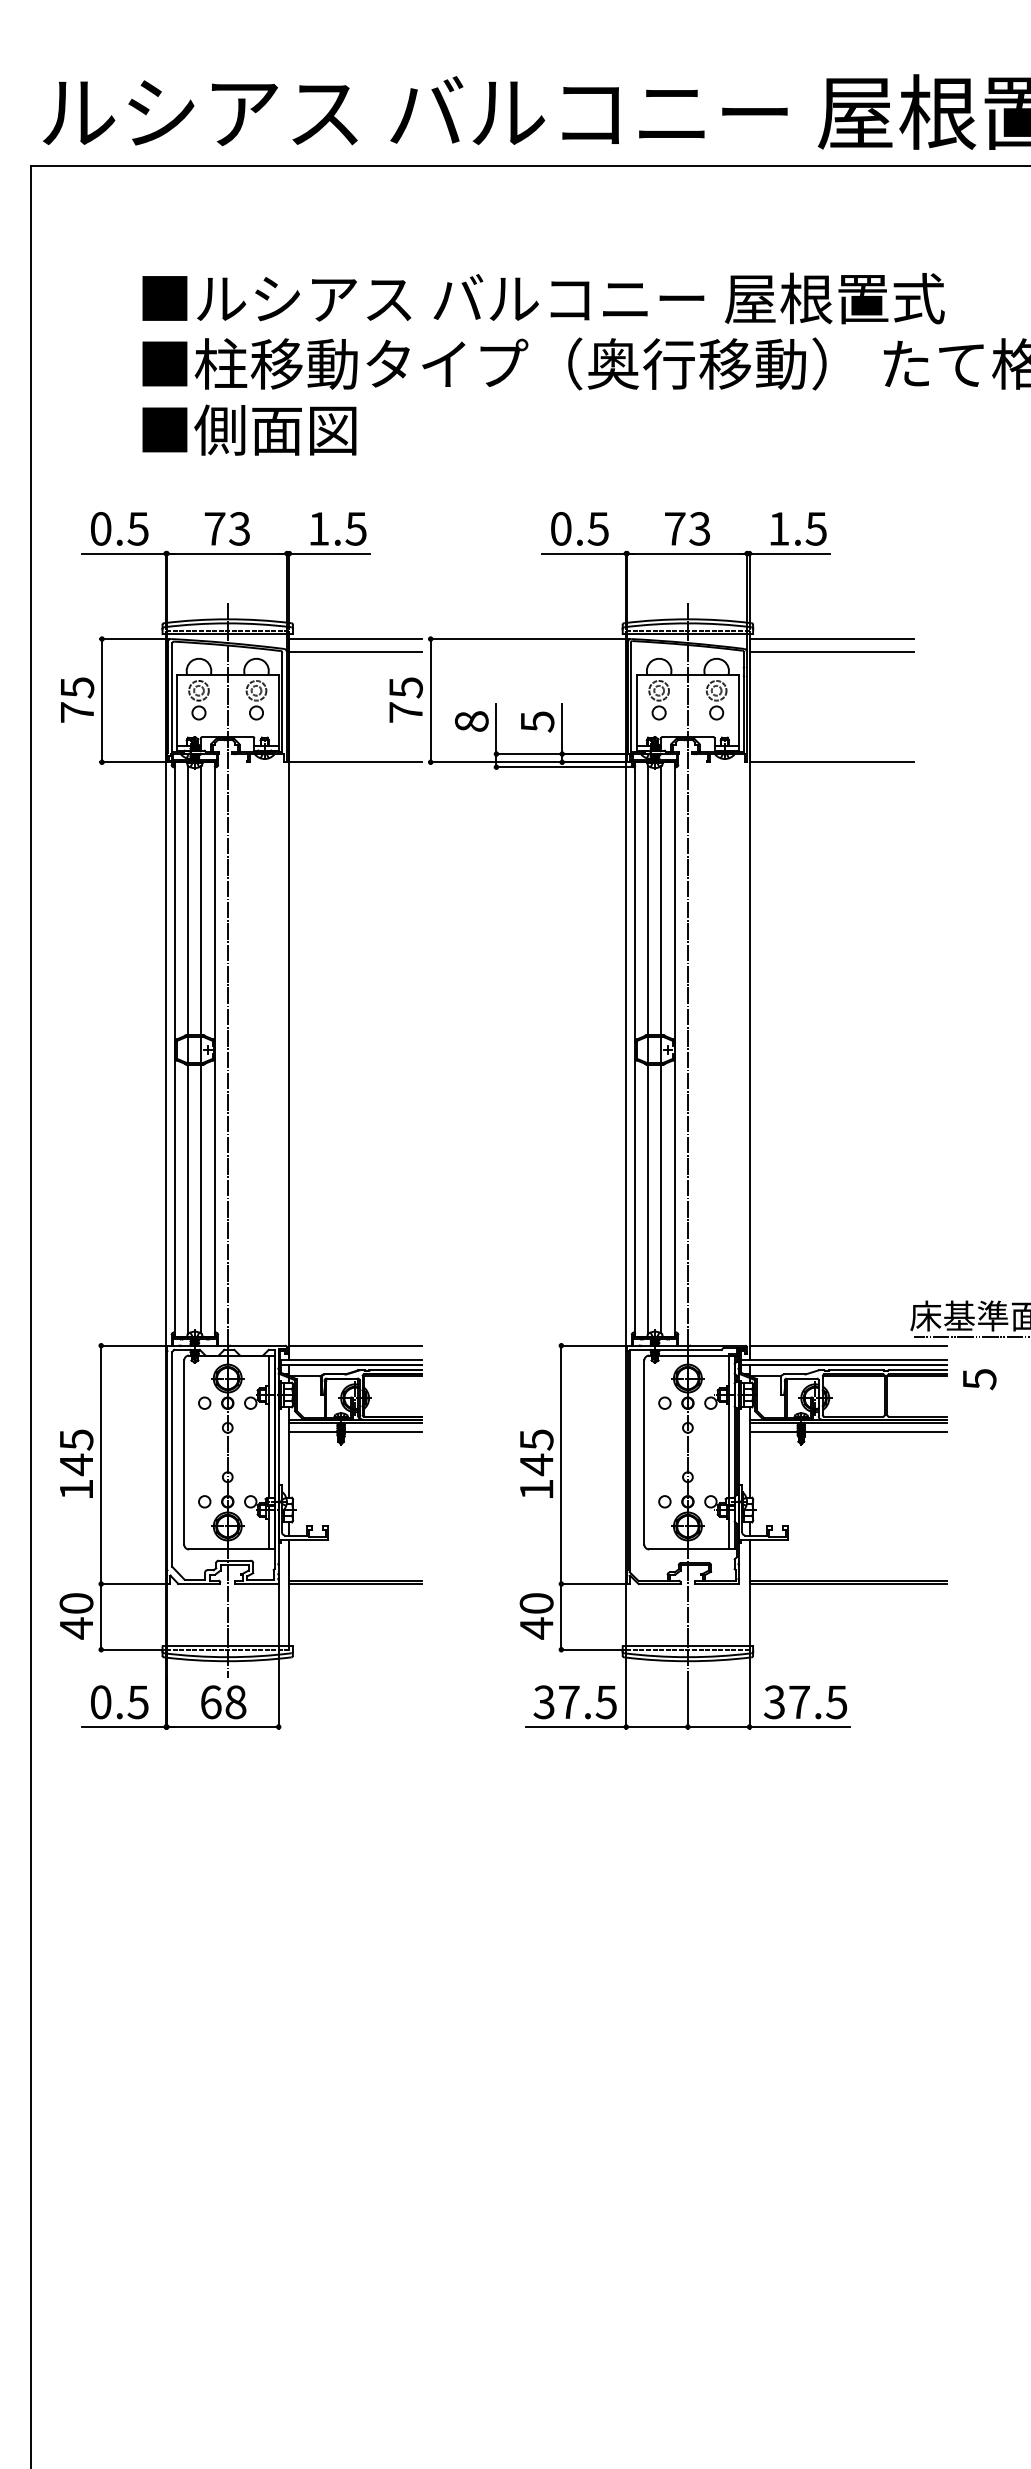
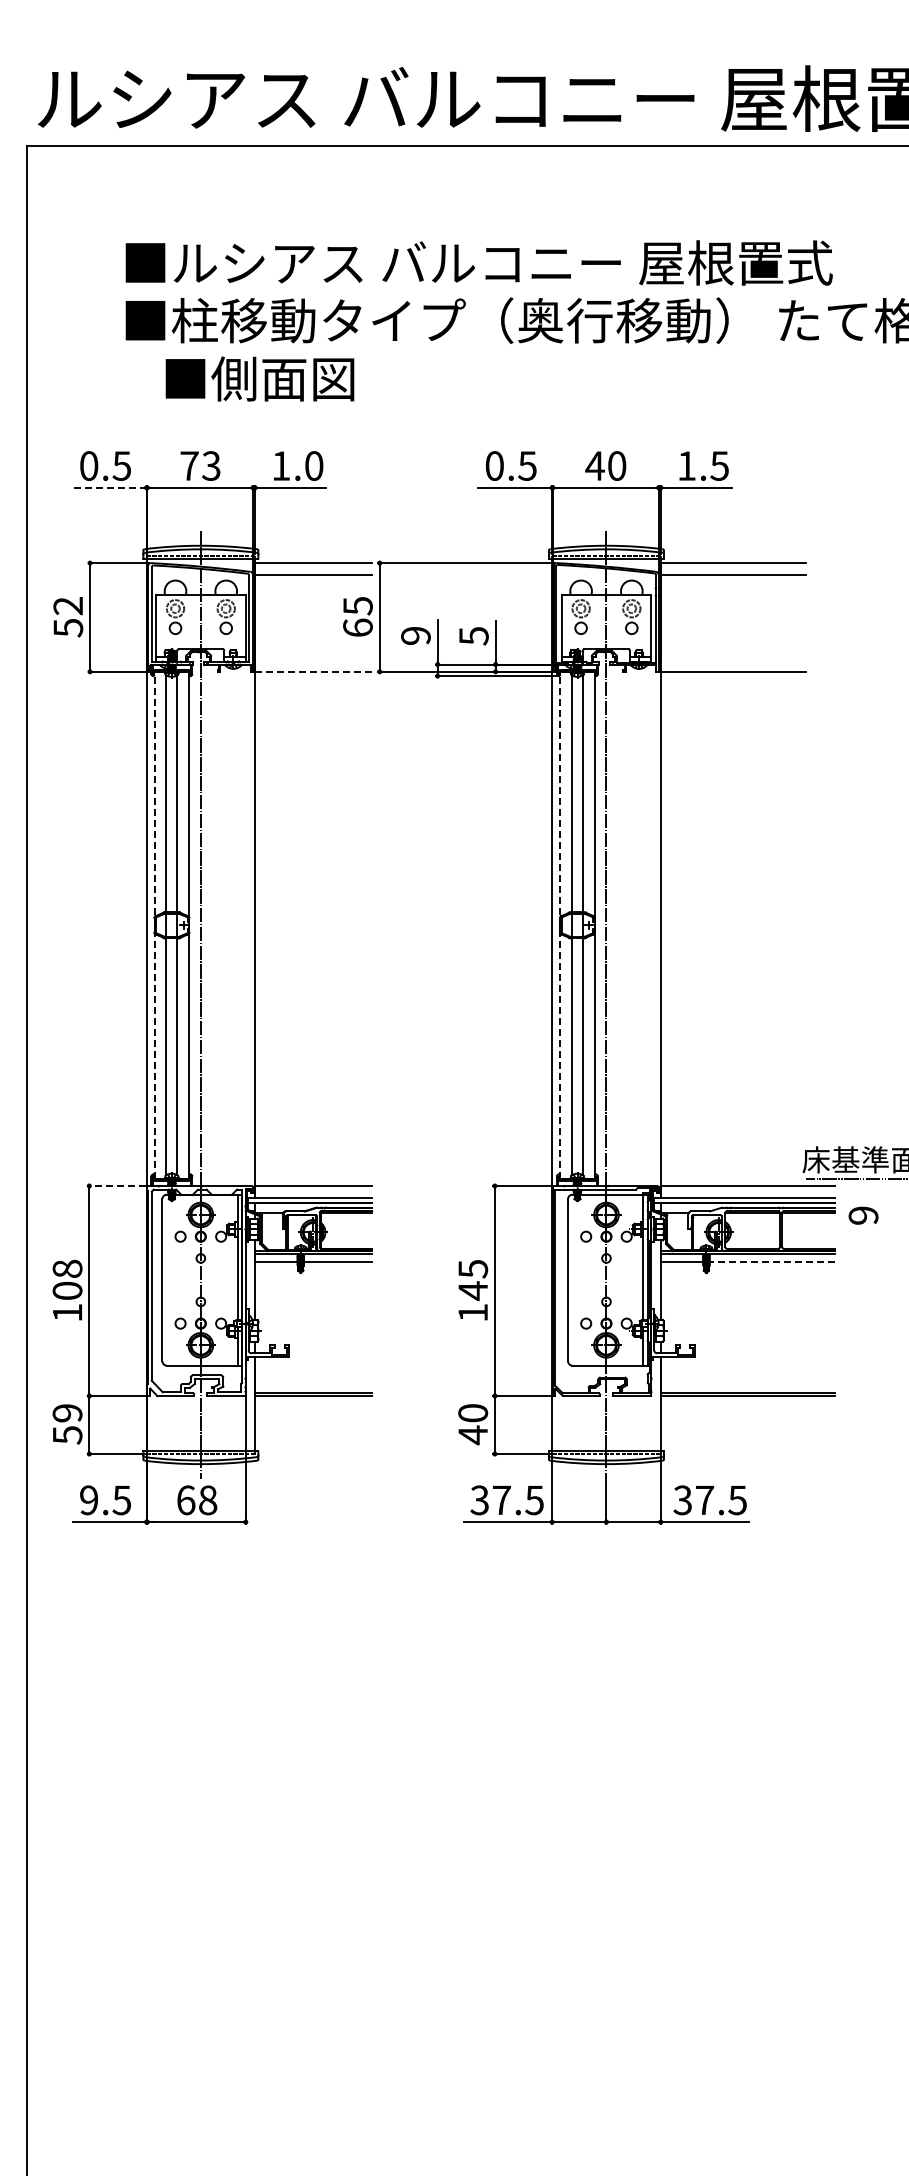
text: (248, 429) -> (259, 378), moved
text: (355, 528) -> (313, 465), 1.5 -> 1.0
text: (686, 528) -> (605, 465), 73 -> 40
line: (124, 553) -> (109, 487), solid -> dashed
text: (77, 700) -> (68, 617), 75 -> 52
text: (405, 712) -> (357, 627), 75 -> 65
text: (471, 721) -> (415, 635), 8 -> 9
line: (355, 761) -> (313, 671), solid -> dashed
line: (175, 1049) -> (154, 924), solid -> dashed
line: (635, 1049) -> (560, 924), solid -> dashed
line: (132, 1346) -> (116, 1186), solid -> dashed
text: (979, 1379) -> (863, 1215), 5 -> 9
line: (875, 1432) -> (771, 1262), solid -> dashed
text: (76, 1451) -> (67, 1279), 145 -> 108
text: (76, 1616) -> (67, 1424), 40 -> 59
text: (101, 1702) -> (89, 1500), 0.5 -> 9.5

